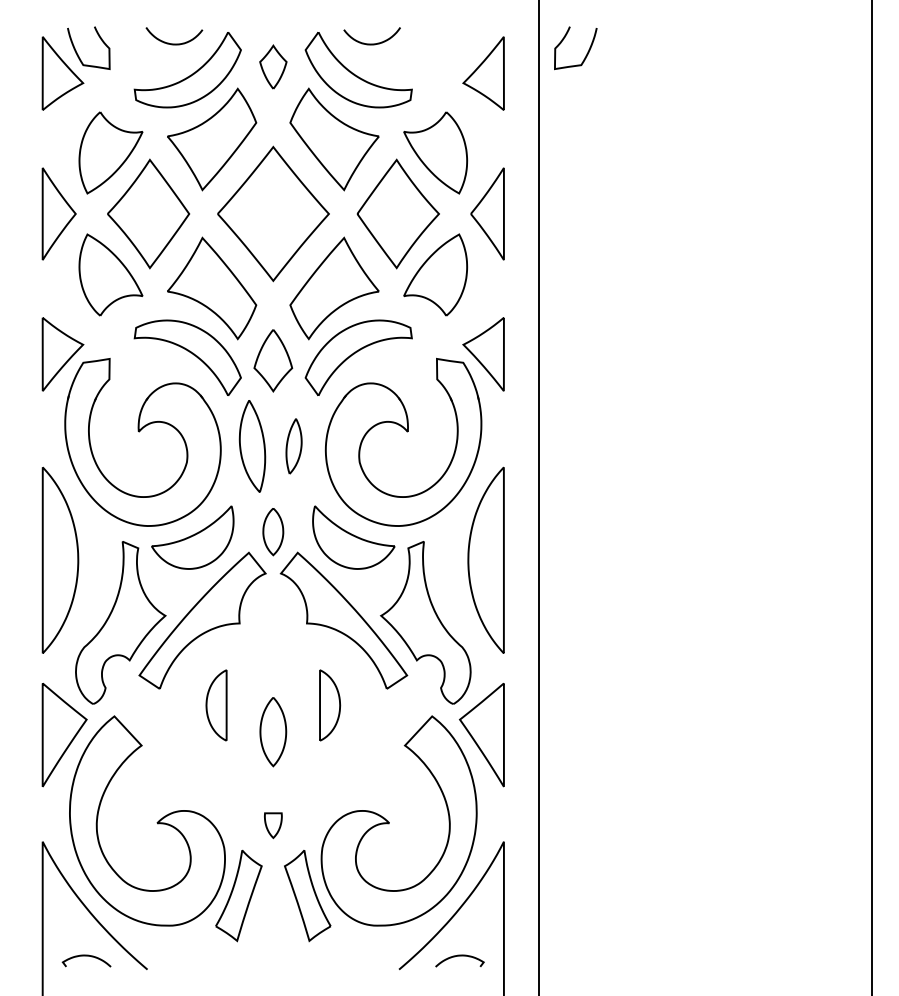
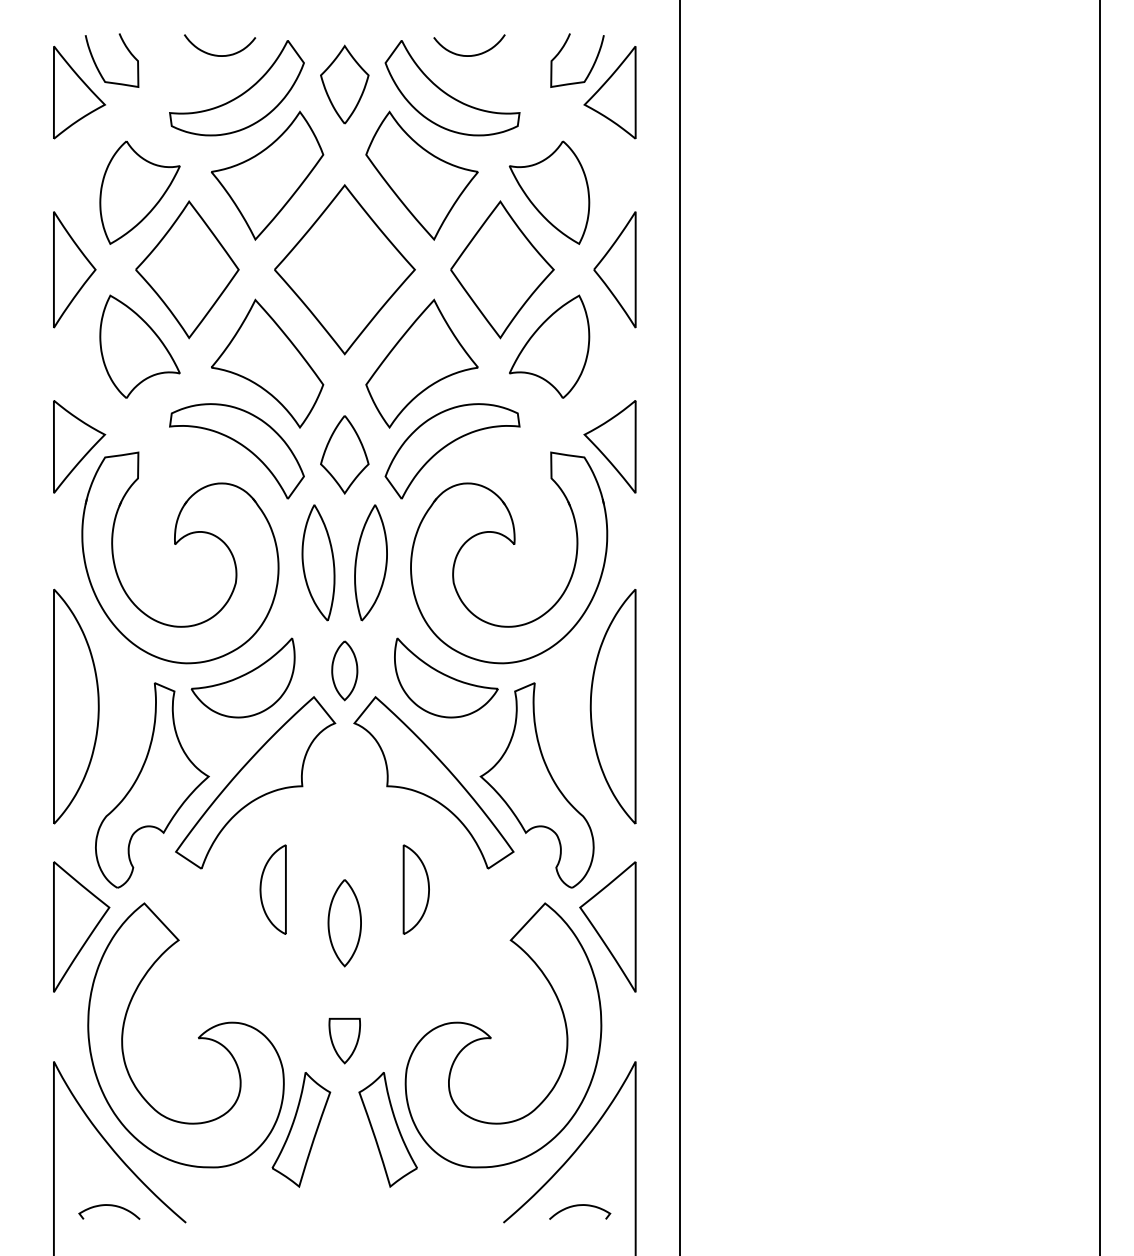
curve: (586, 53) -> (590, 67), moved
part: (273, 66) -> (345, 83), size x1.43
part: (293, 446) -> (370, 563), size x1.67
part: (273, 825) -> (345, 1041), size x1.43

